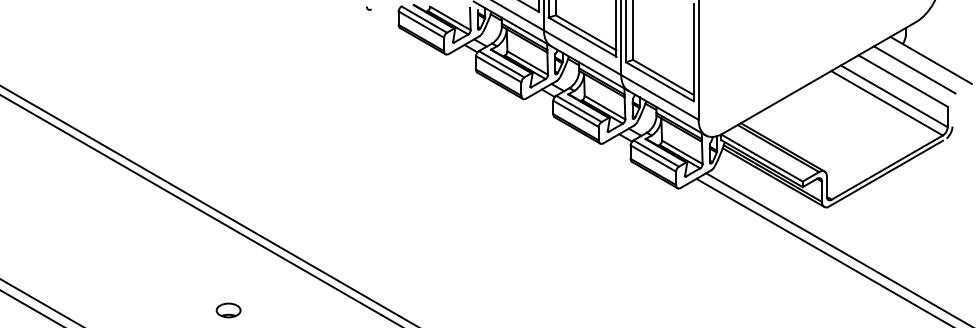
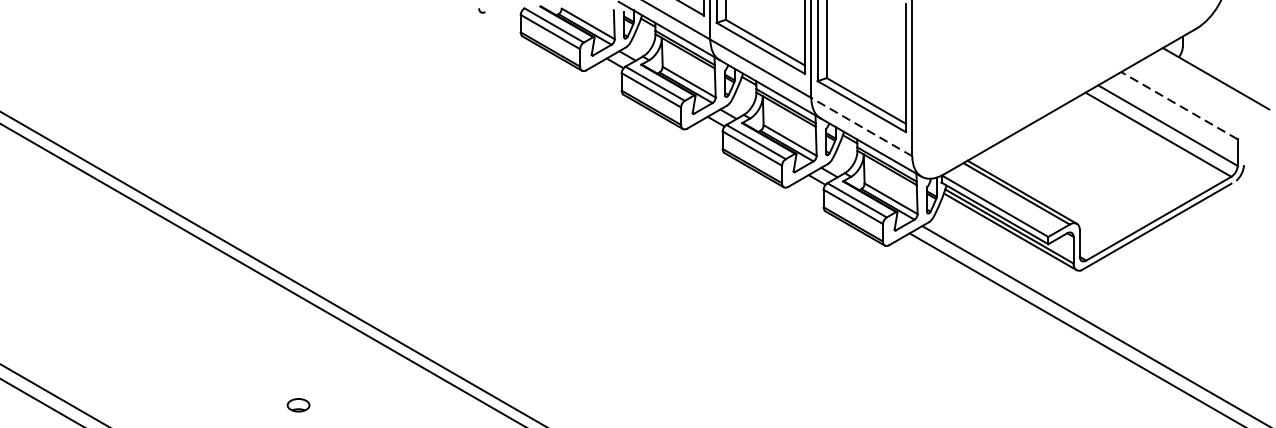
line: (914, 69) -> (1194, 90), removed
line: (902, 80) -> (1178, 104), solid -> dashed
line: (659, 97) -> (861, 127), solid -> dashed
part: (228, 310) -> (298, 405), size x0.7

